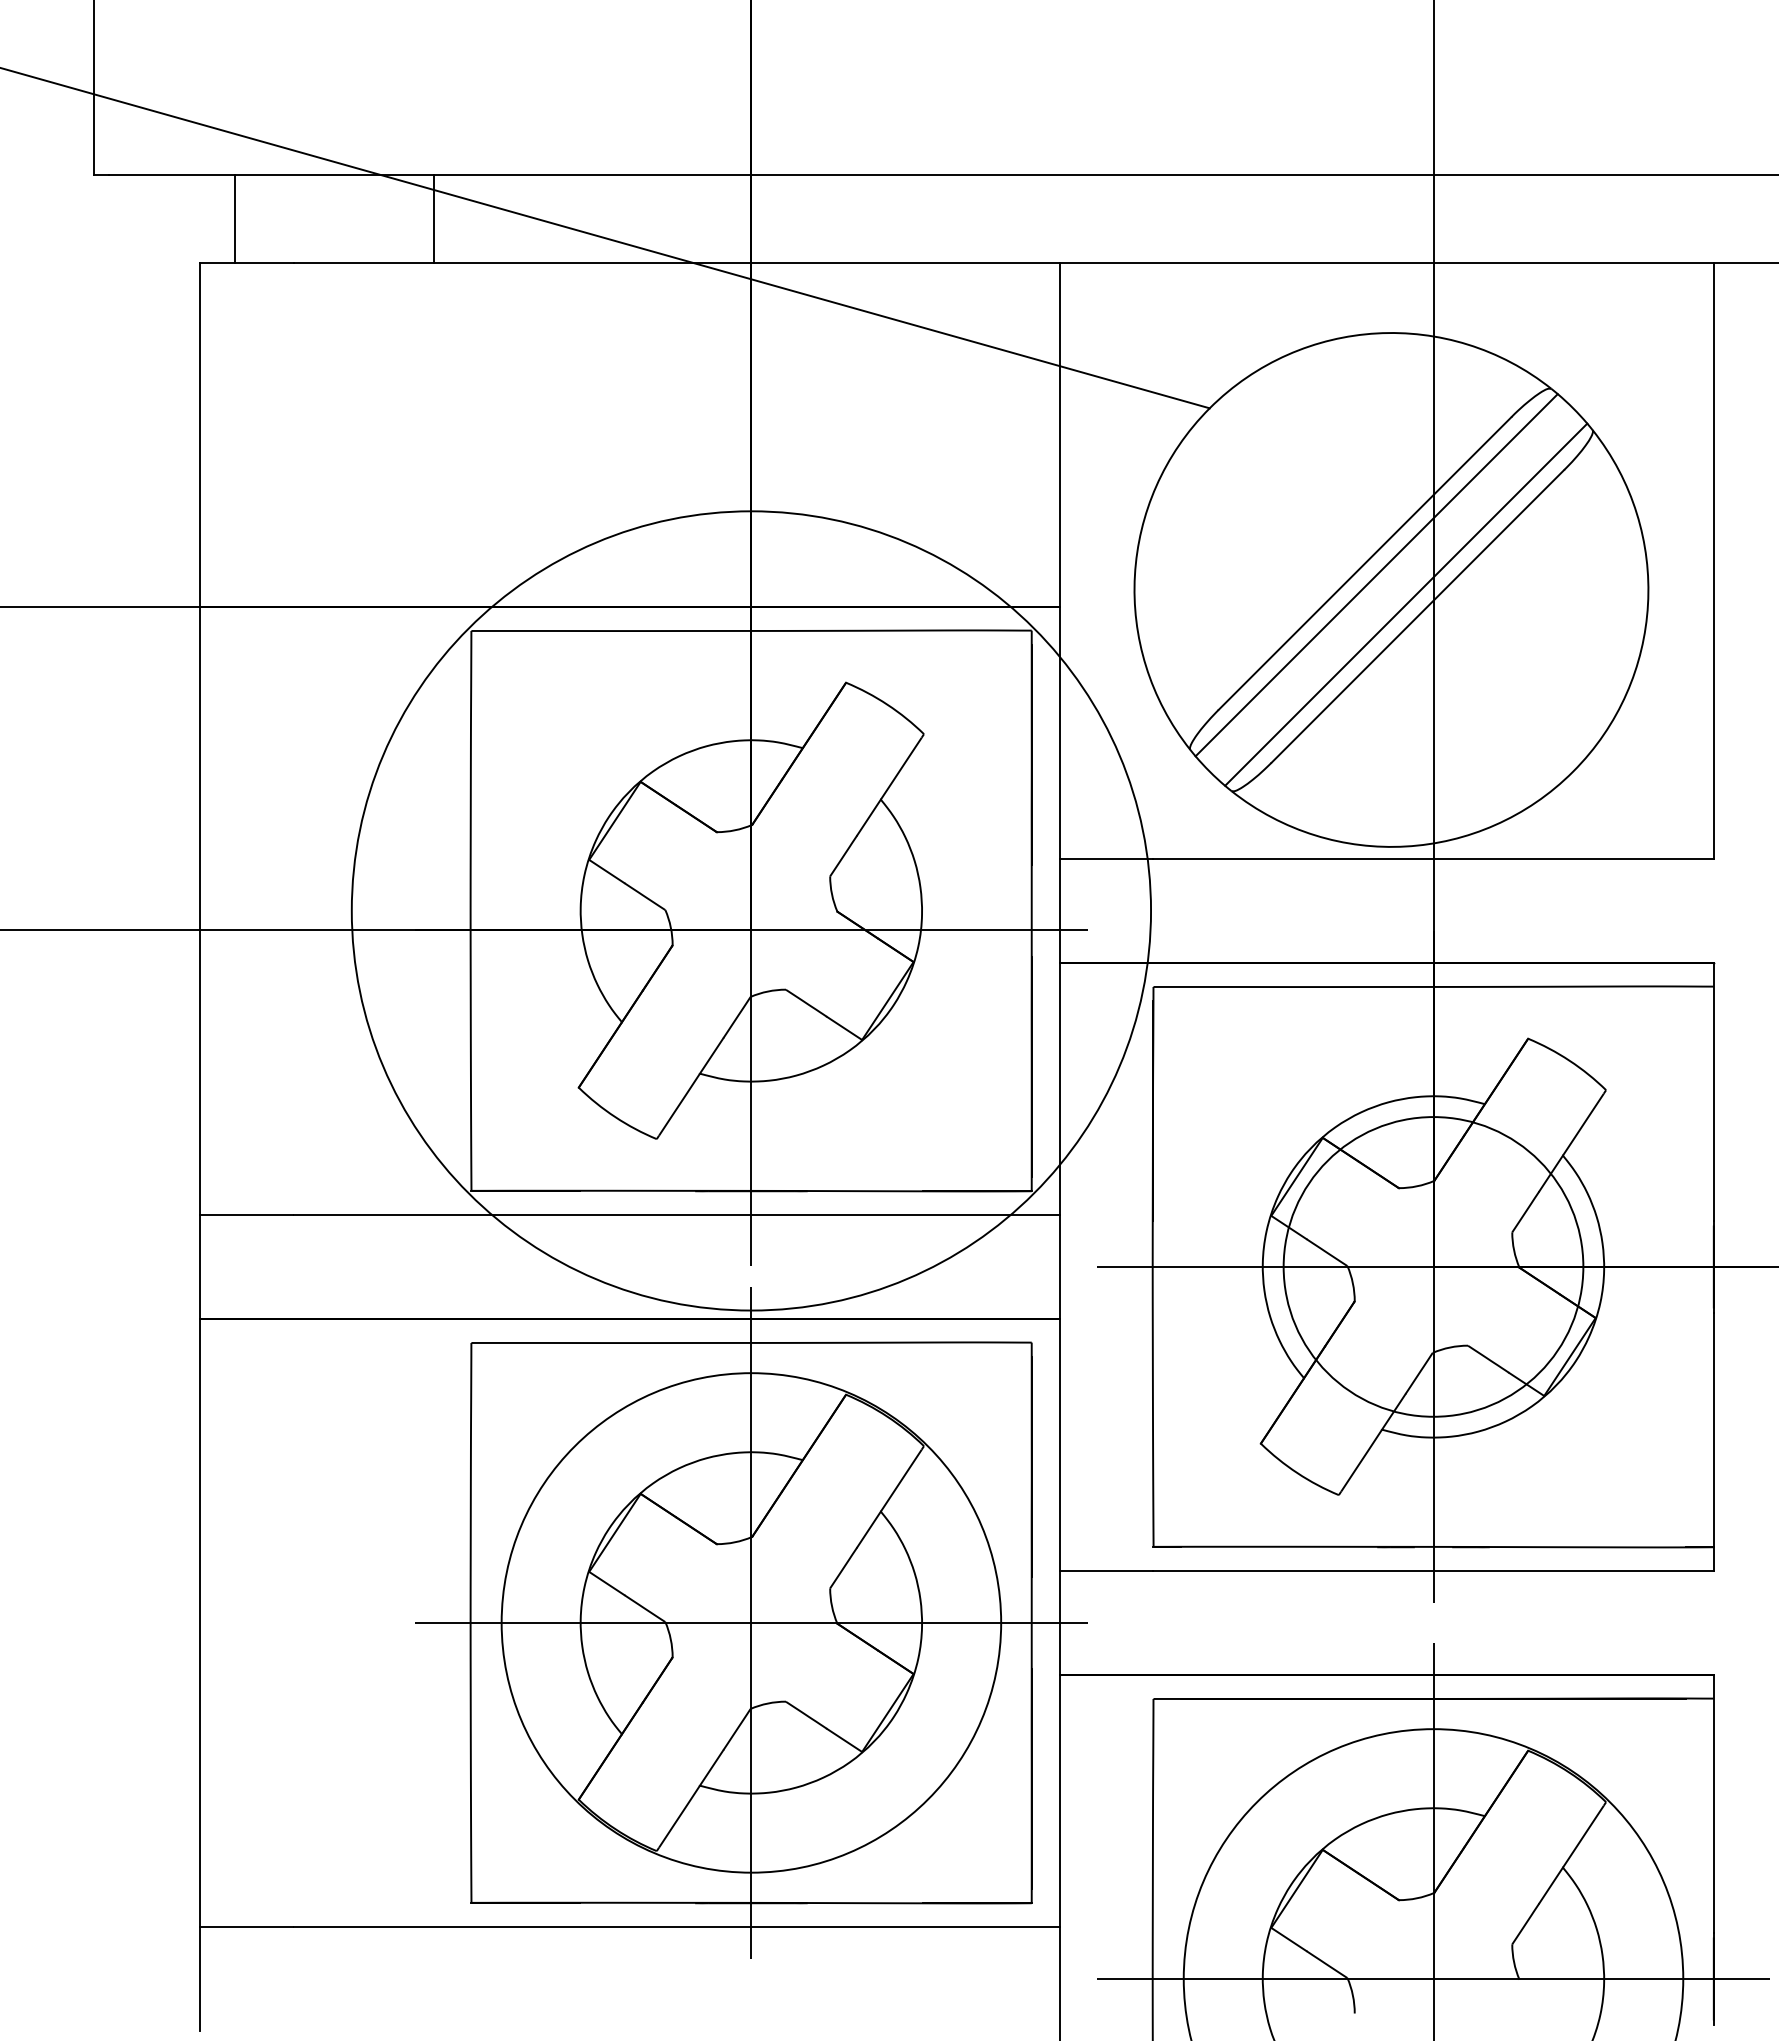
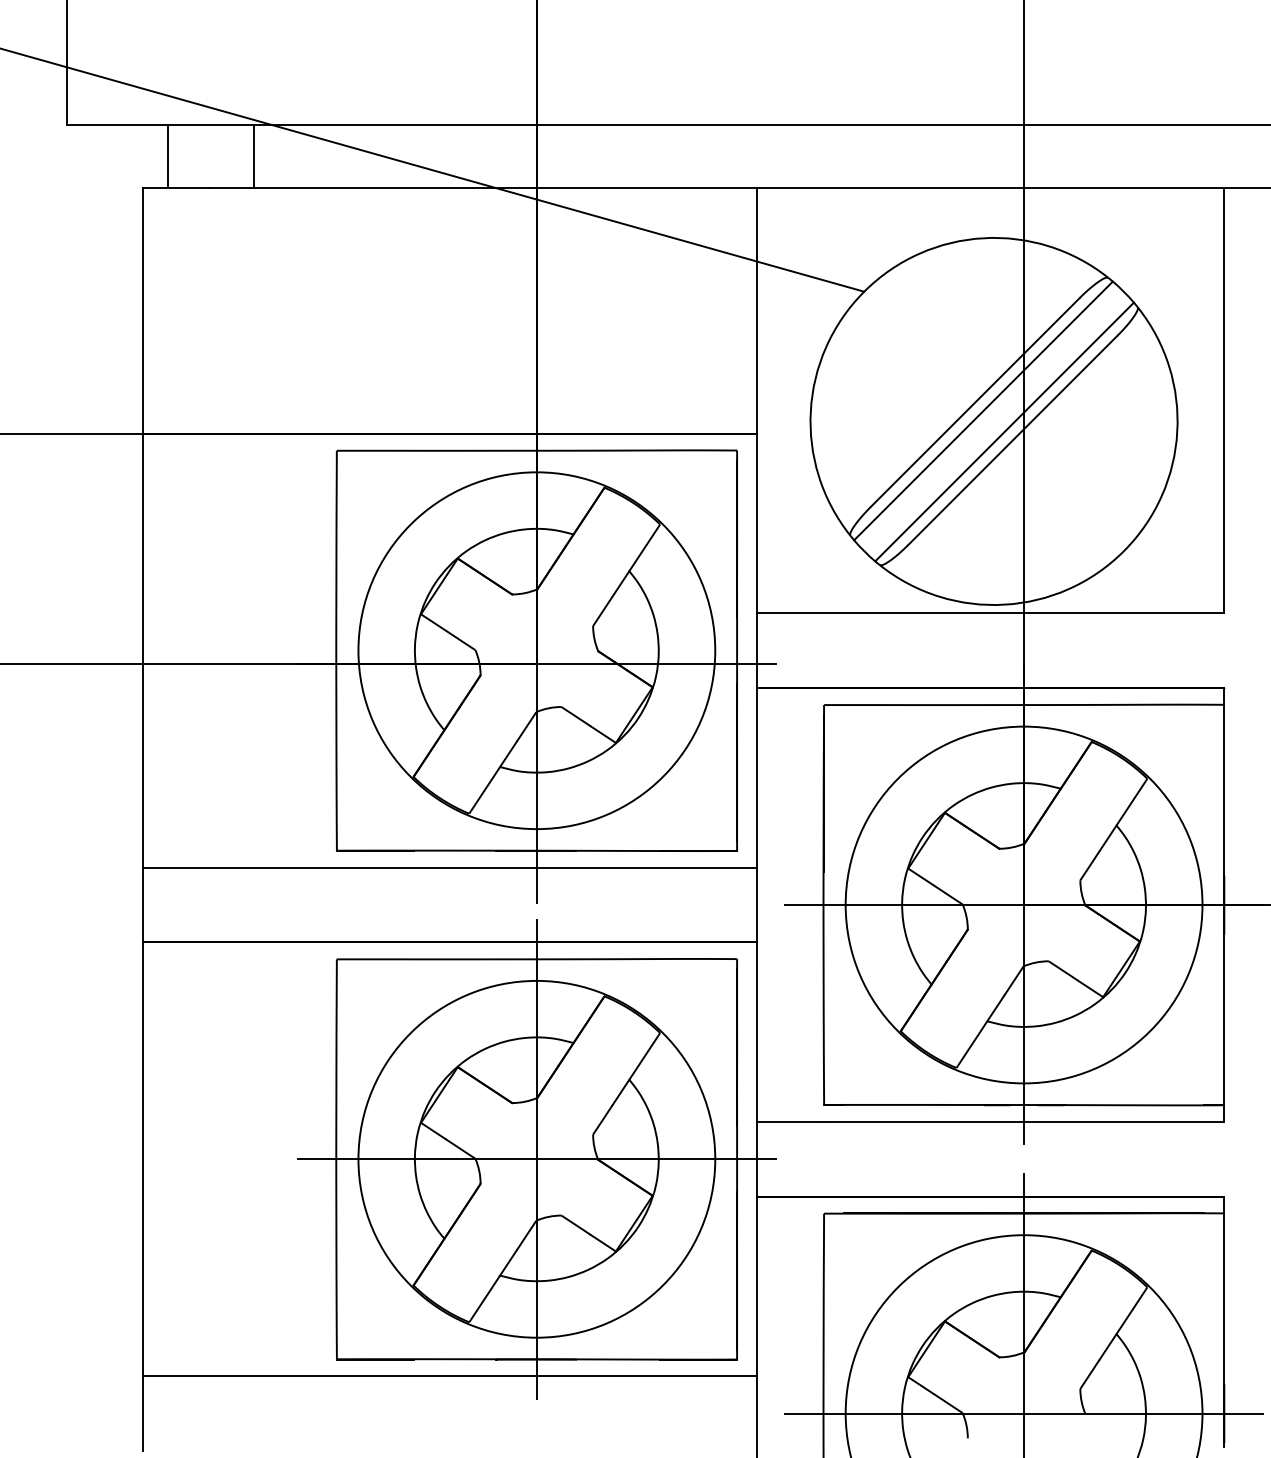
line: (434, 218) -> (254, 156), moved
circle: (751, 910) -> (536, 650), size x0.62
circle: (1433, 1266) -> (1024, 904), size x1.67

